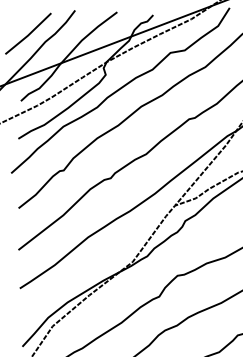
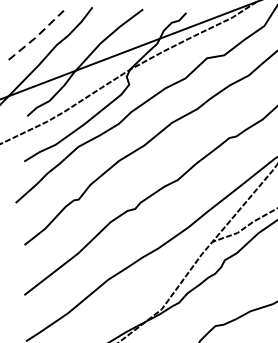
line: (28, 34) -> (36, 36), solid -> dashed

